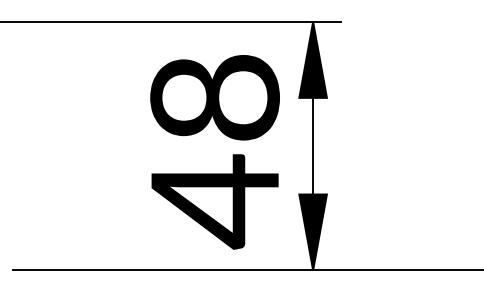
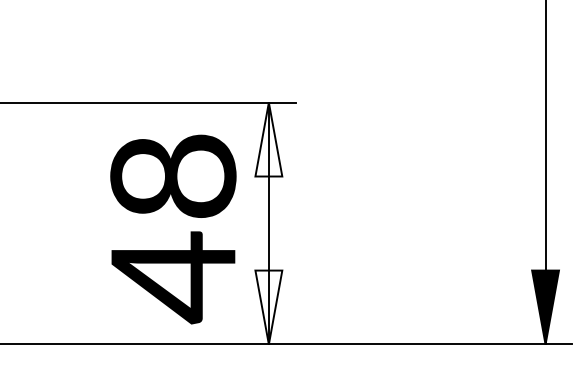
fill: (312, 59) -> (268, 139), removed
fill: (312, 232) -> (268, 307), removed

